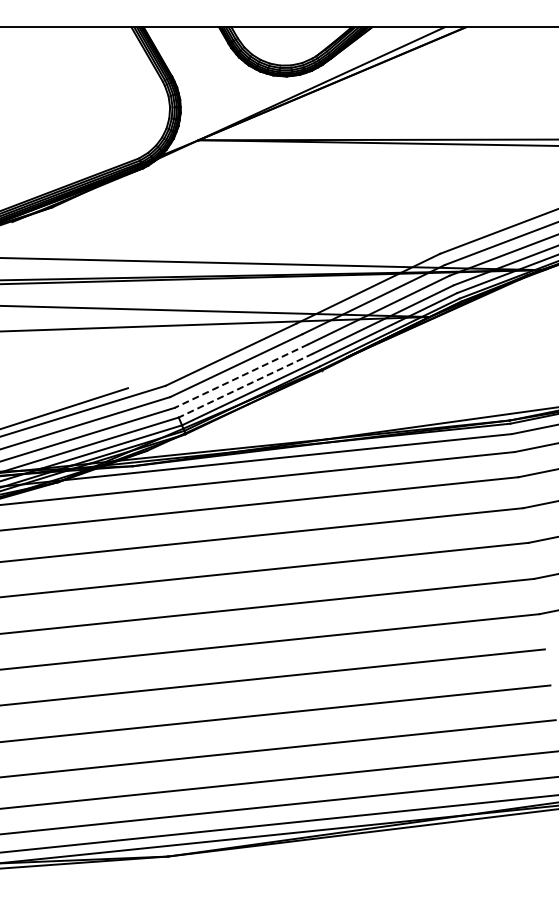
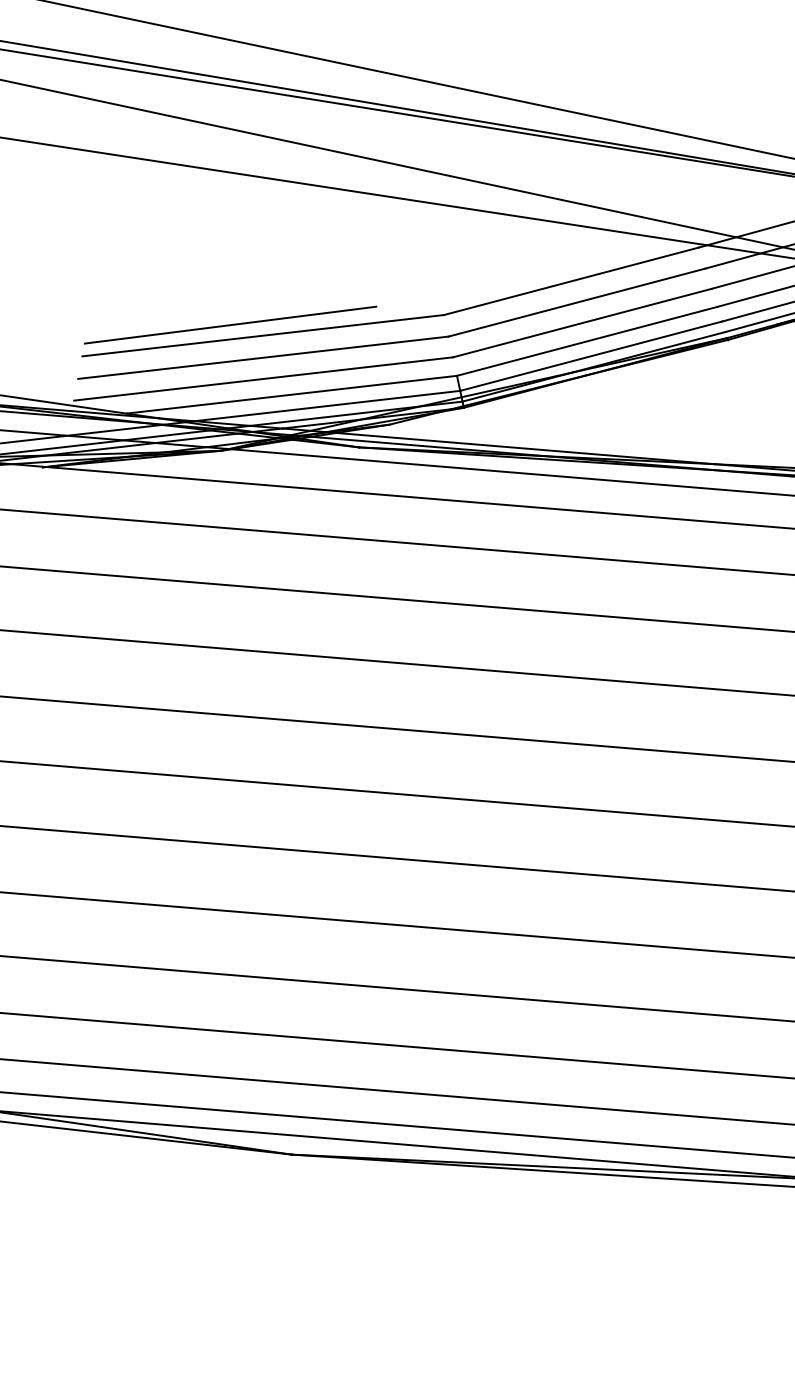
line: (241, 376) -> (582, 323), dashed -> solid
line: (245, 385) -> (586, 341), dashed -> solid

